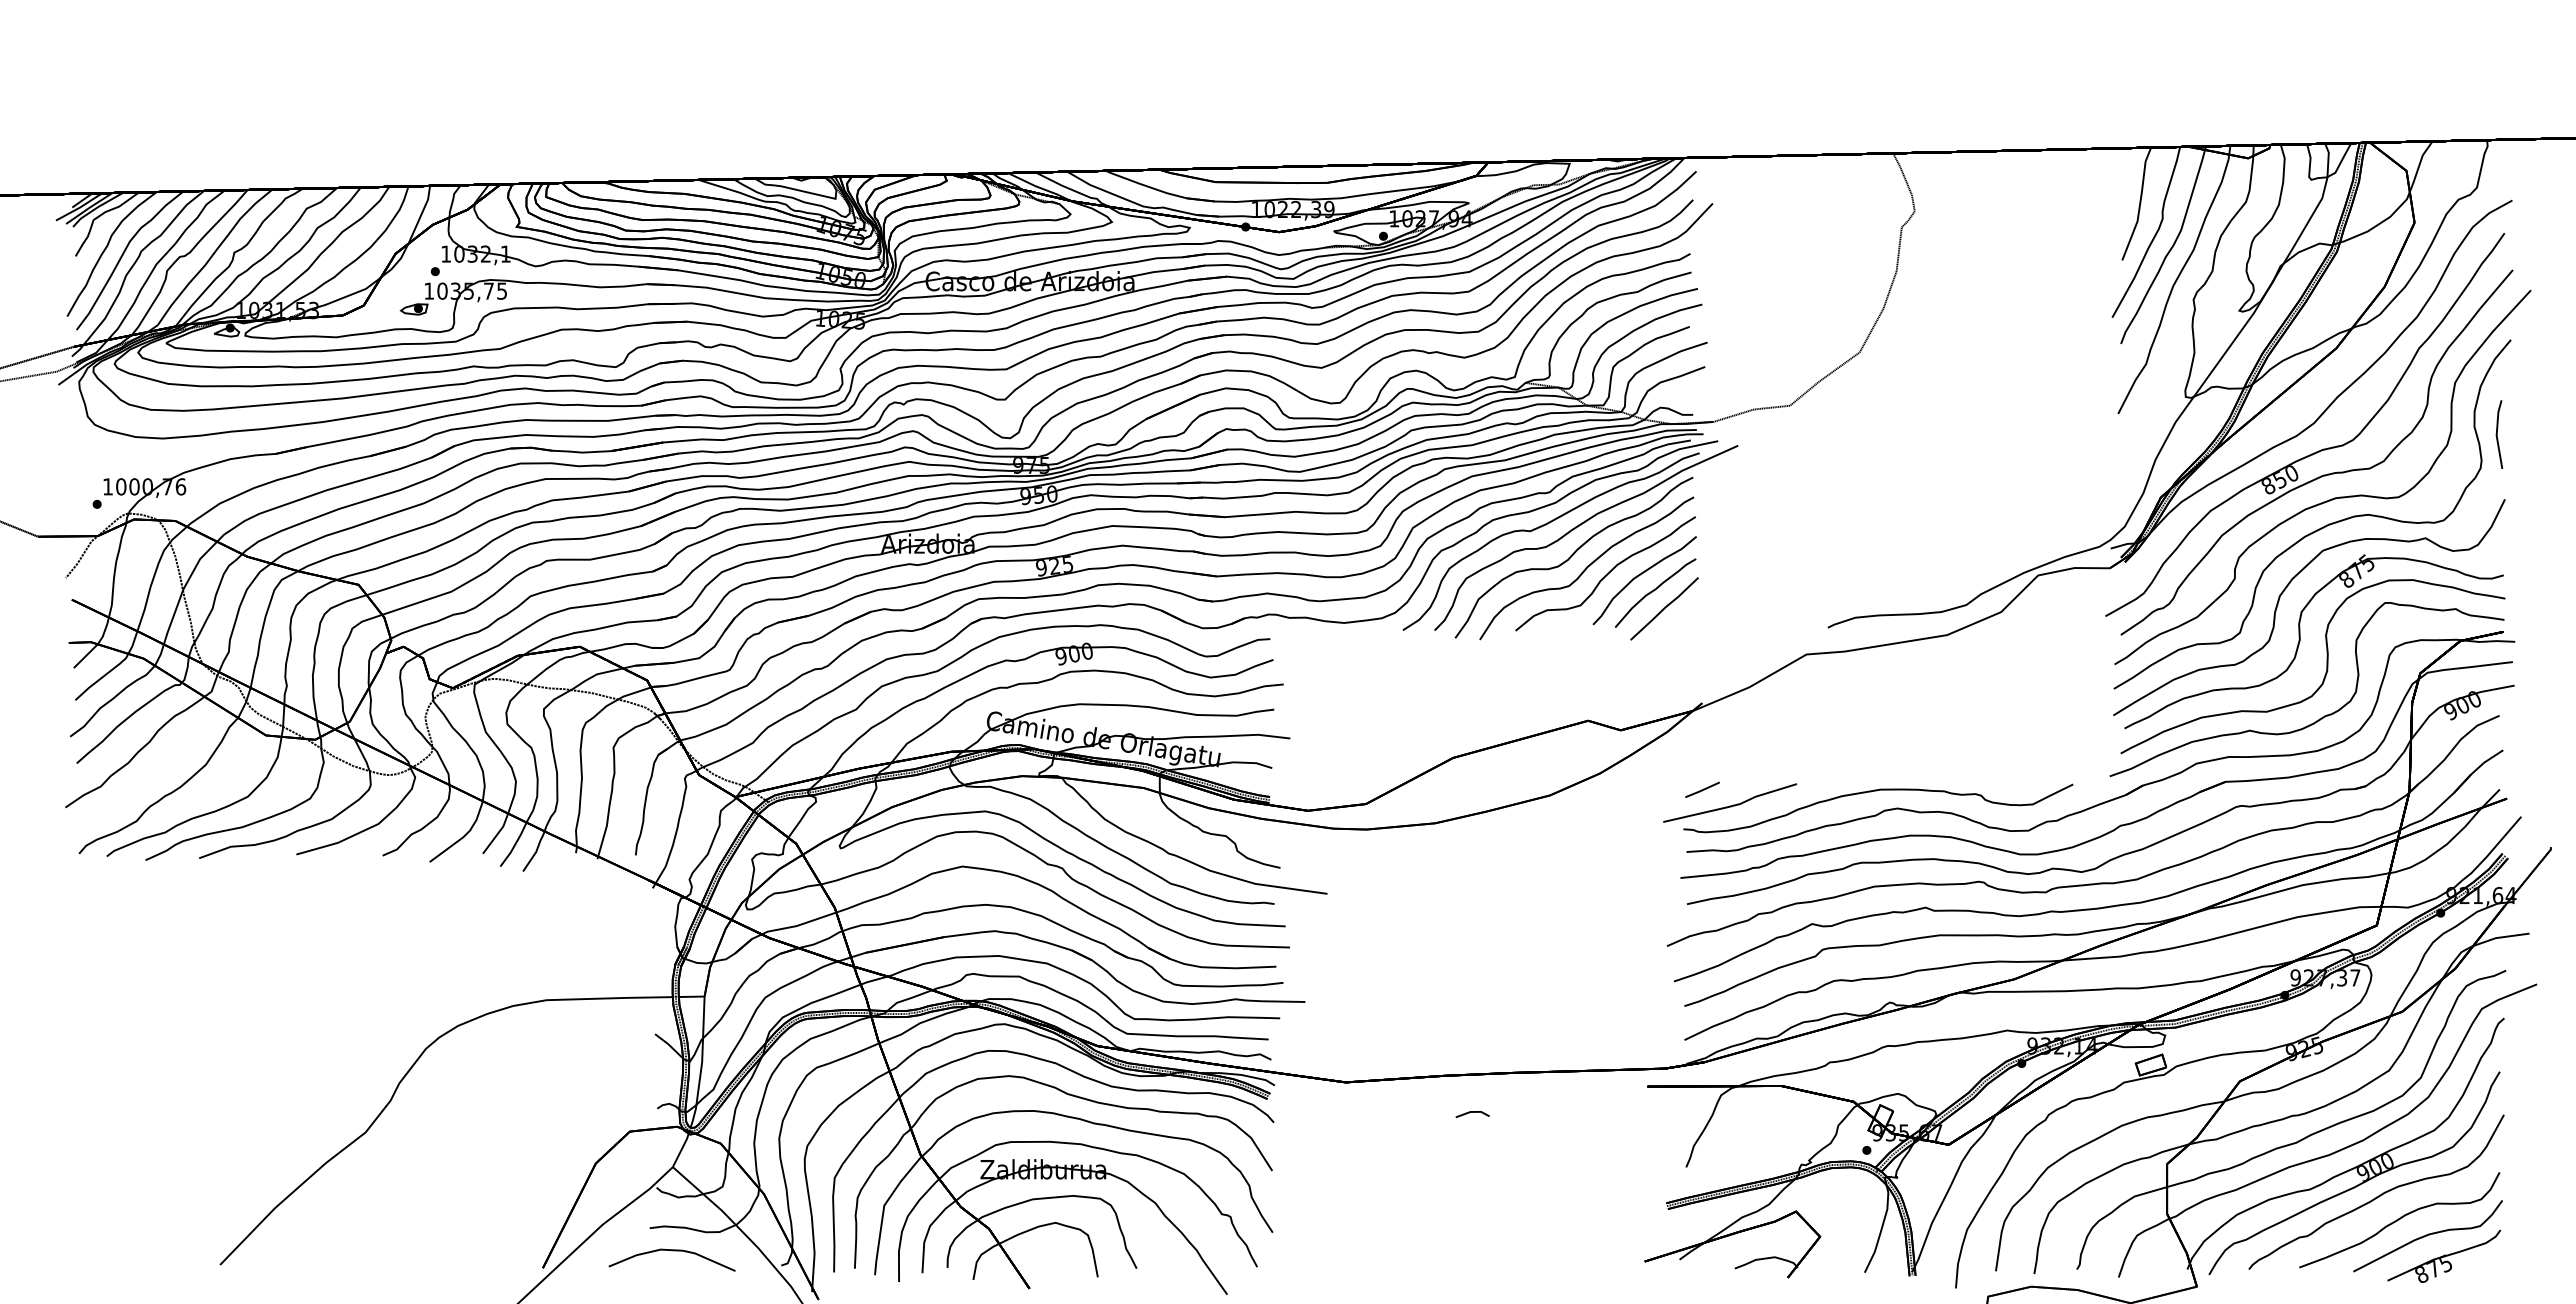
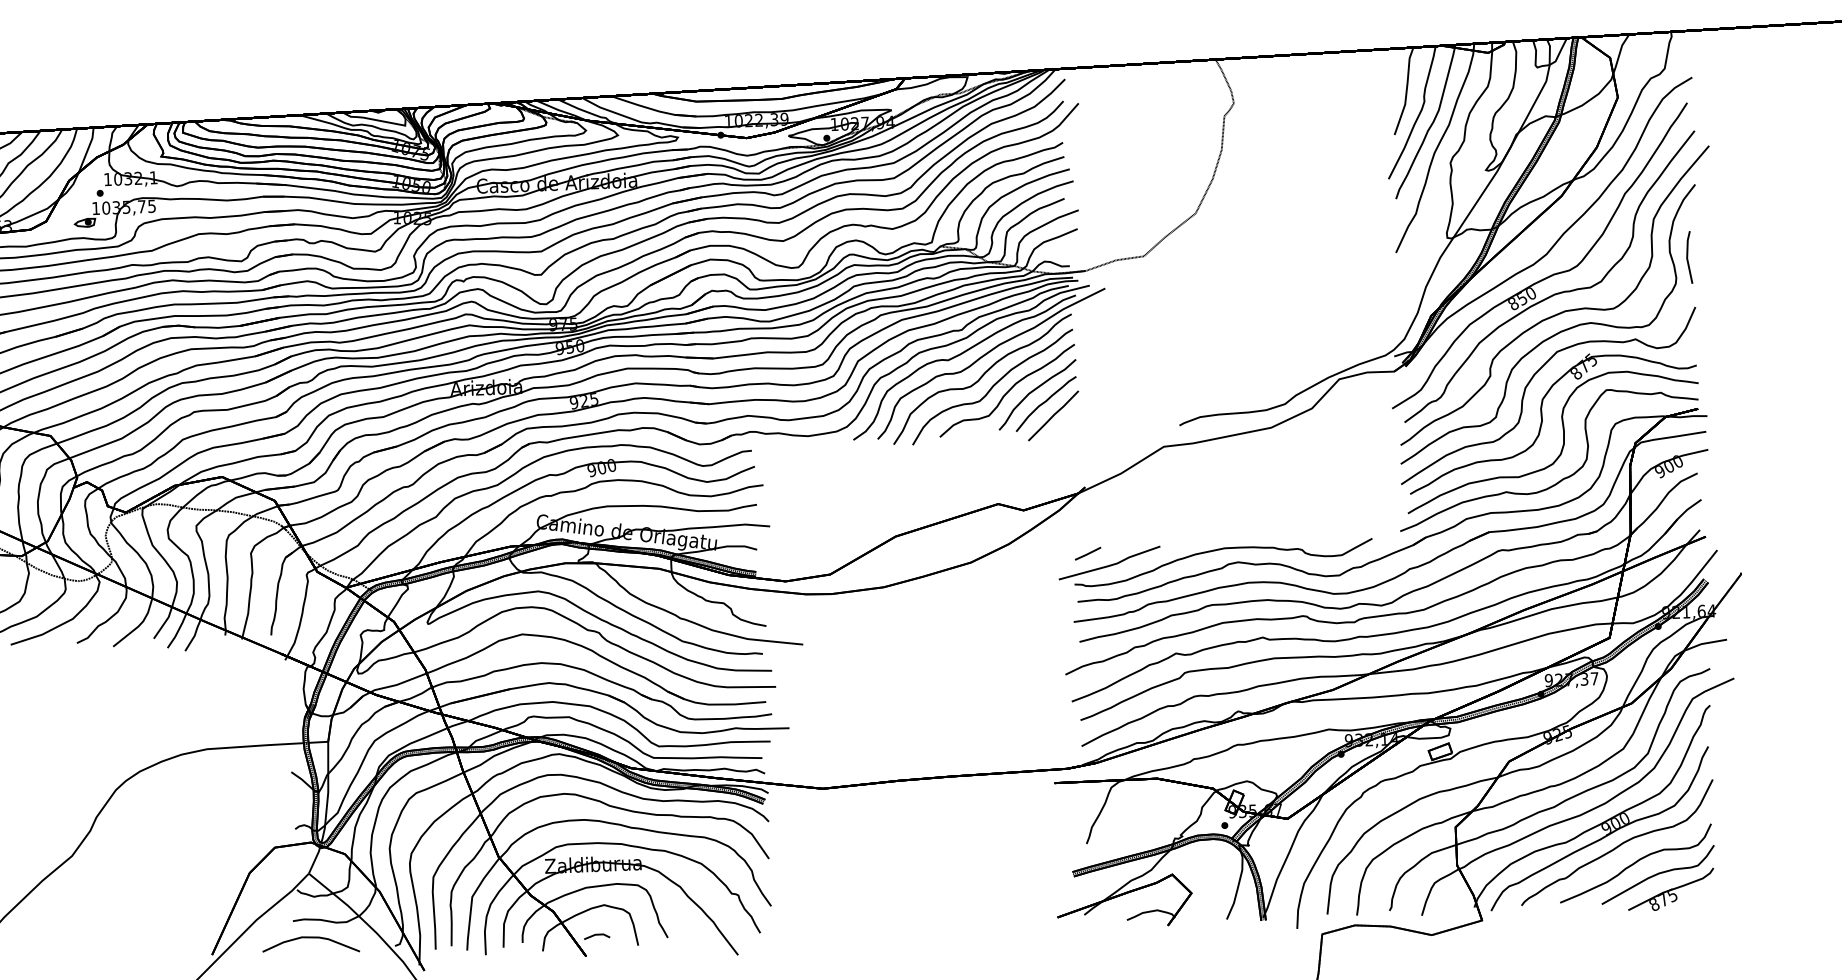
part: (1472, 1114) -> (596, 936), moved

